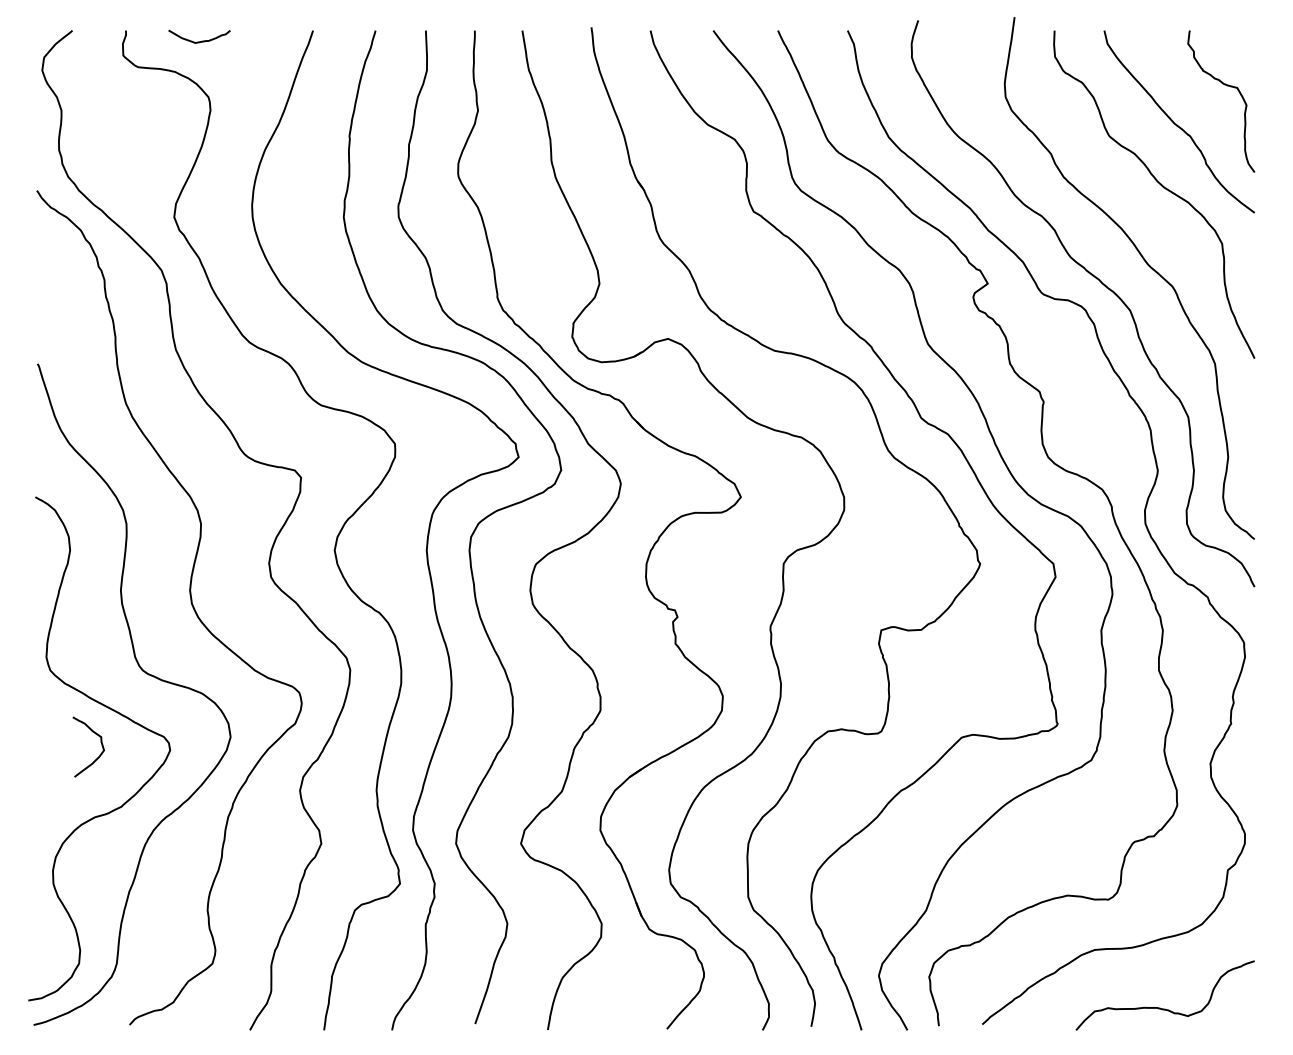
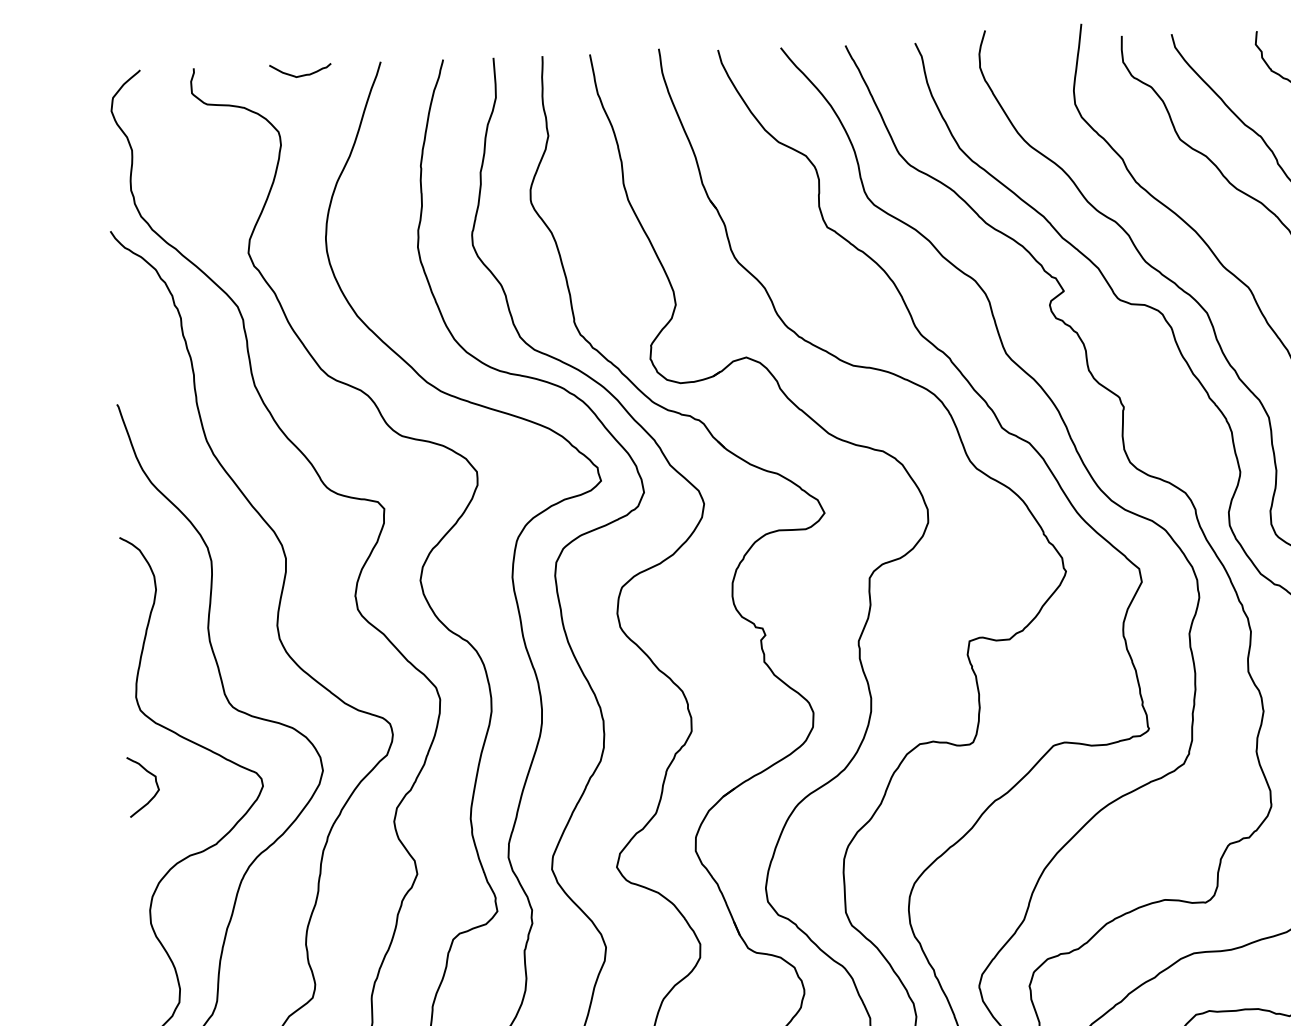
curve: (202, 40) -> (303, 74), moved
curve: (100, 742) -> (155, 781), moved

